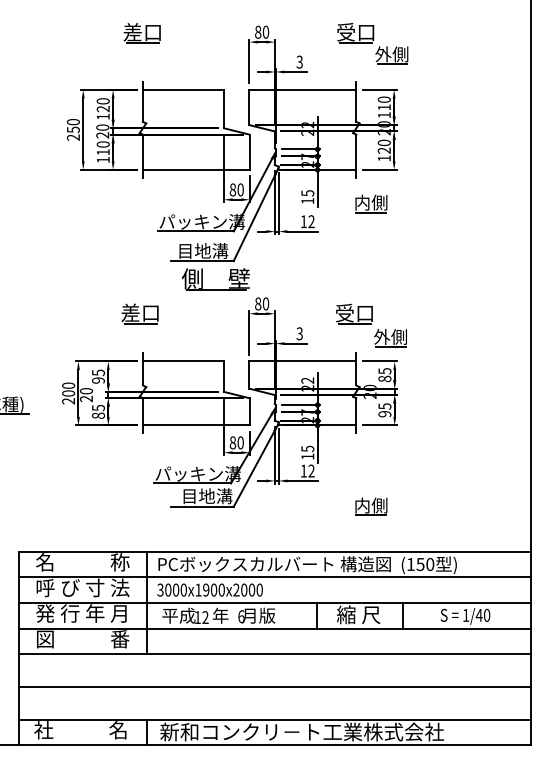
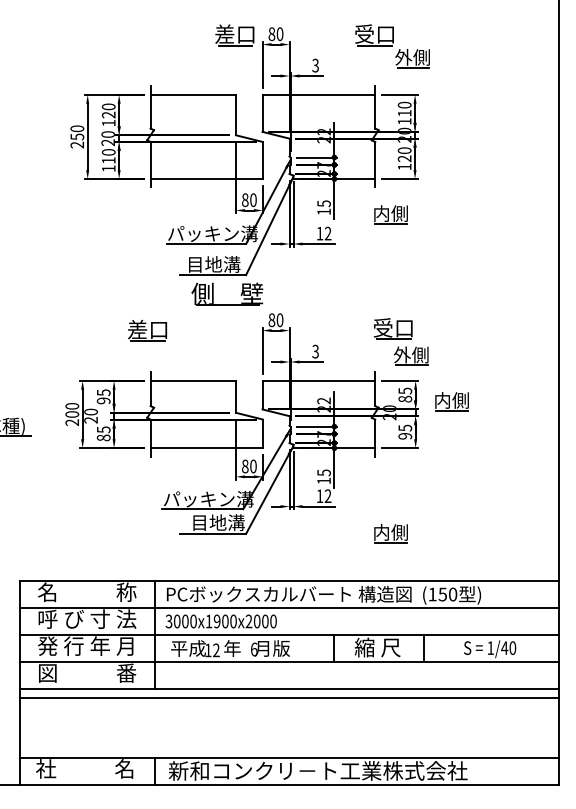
part: (141, 33) -> (234, 35), moved
part: (353, 313) -> (392, 328), moved
part: (428, 381) -> (451, 401), added
line: (273, 686) -> (288, 698), moved

